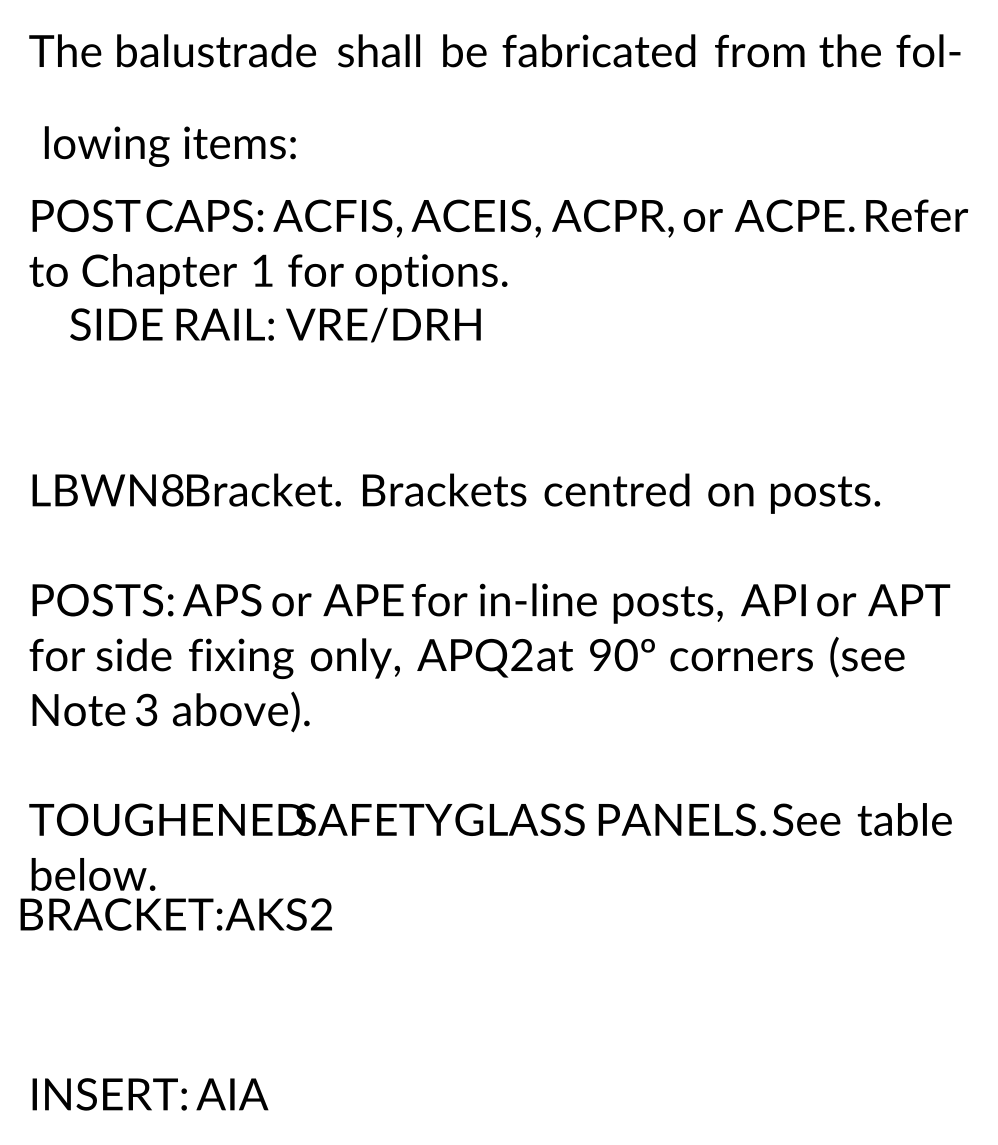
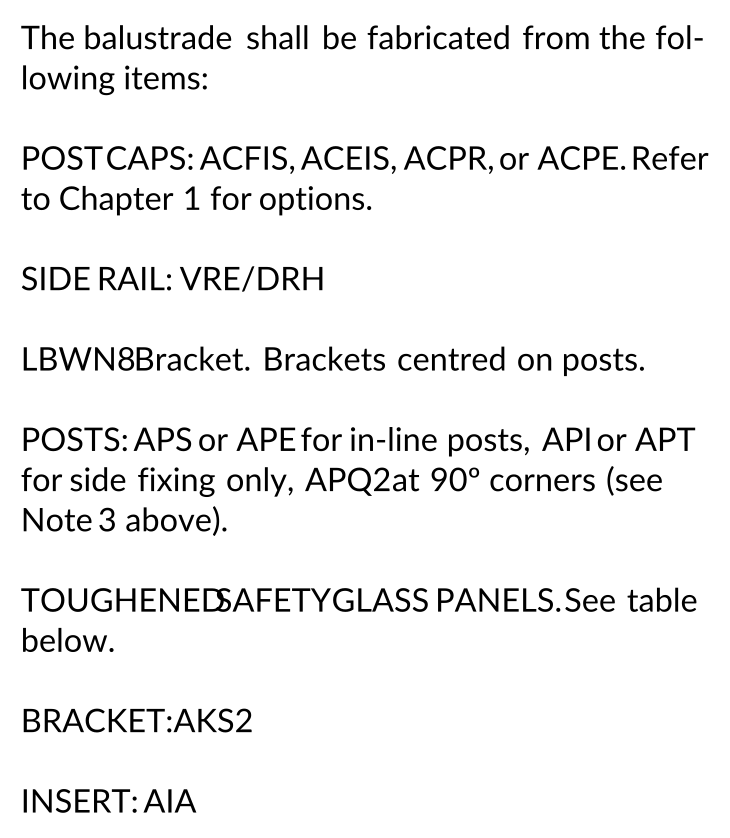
text: (169, 146) -> (114, 80), moved
text: (275, 324) -> (172, 278), moved
text: (175, 914) -> (137, 720), moved

